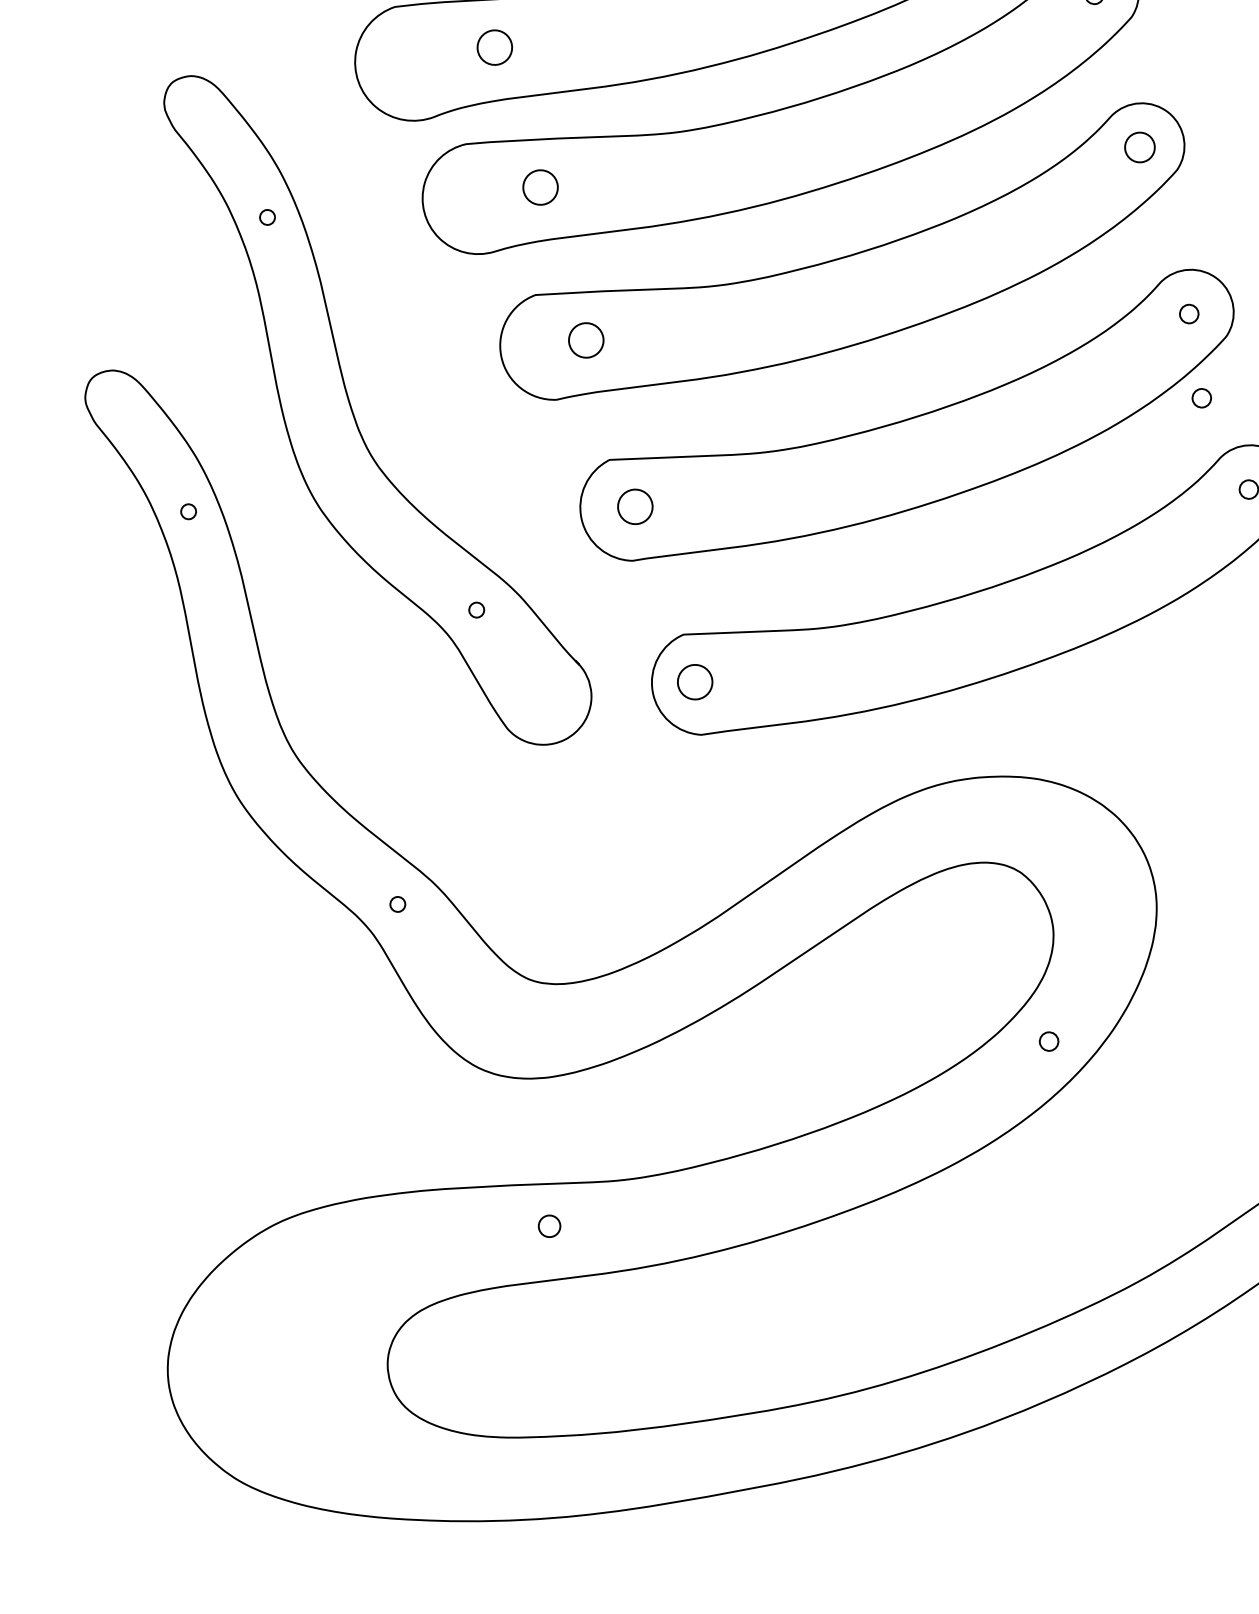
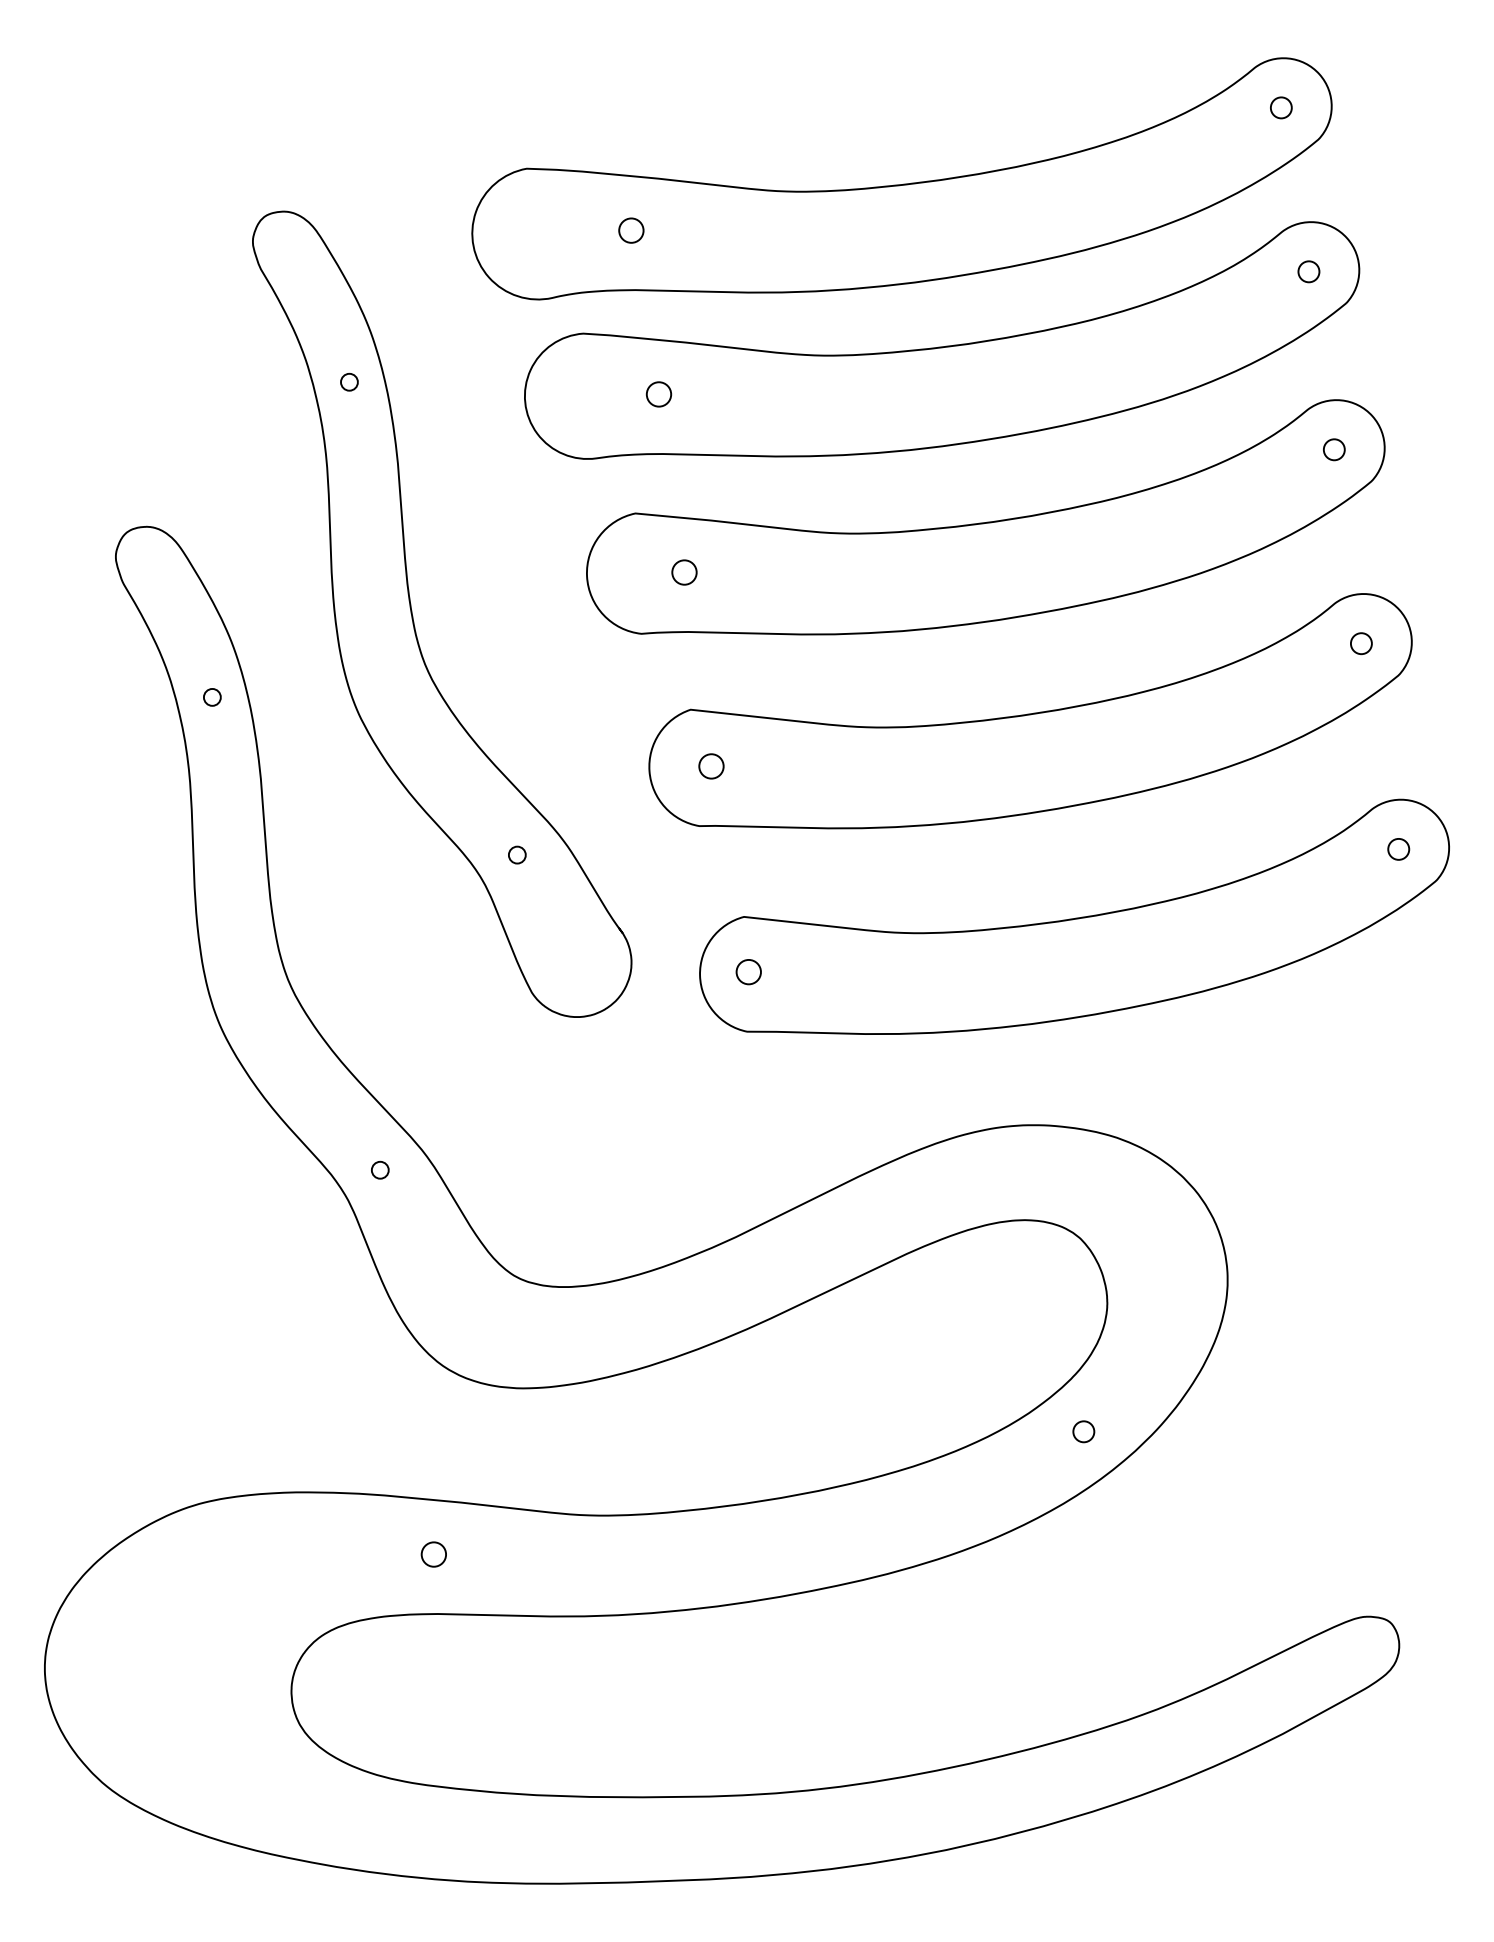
circle: (494, 47) -> (631, 230), size x0.62
circle: (1140, 147) -> (1334, 449), size x0.62
circle: (540, 187) -> (658, 394), size x0.62
circle: (586, 340) -> (684, 572), size x0.62
circle: (1201, 398) -> (1361, 739), removed
circle: (635, 506) -> (711, 766), size x0.62
circle: (694, 682) -> (748, 972), size x0.62
circle: (549, 1226) -> (433, 1554), moved

